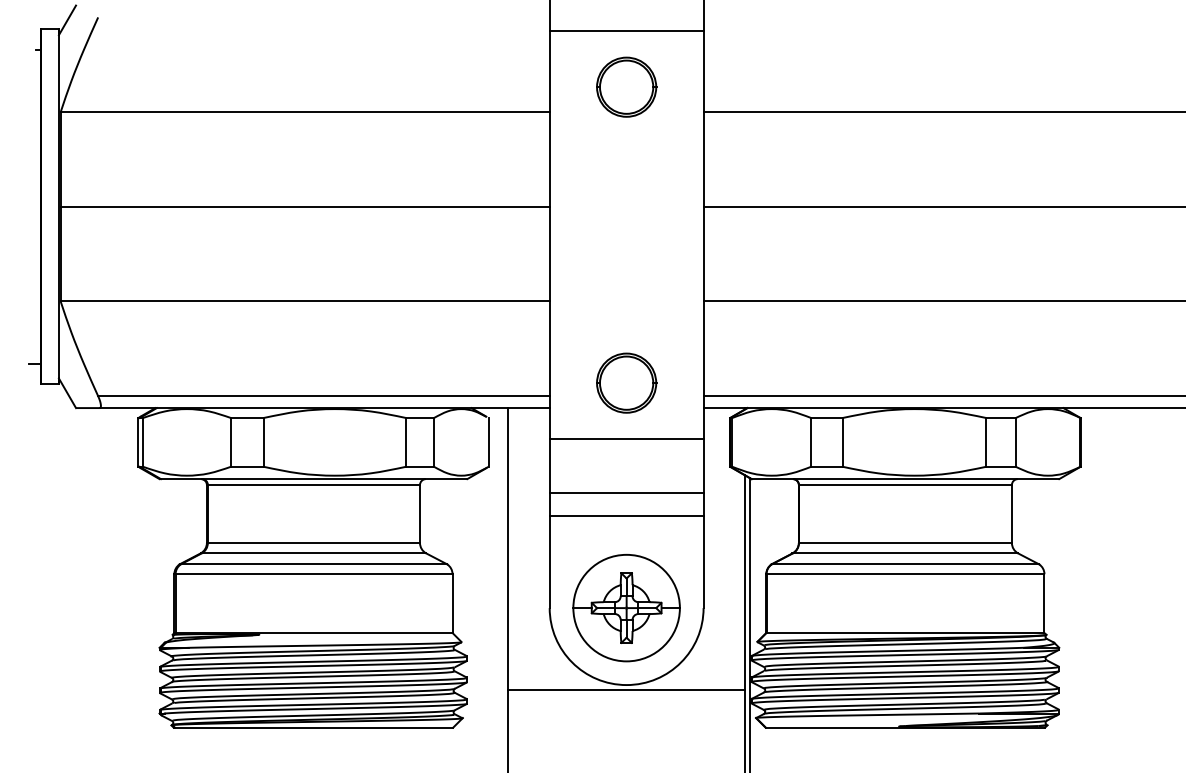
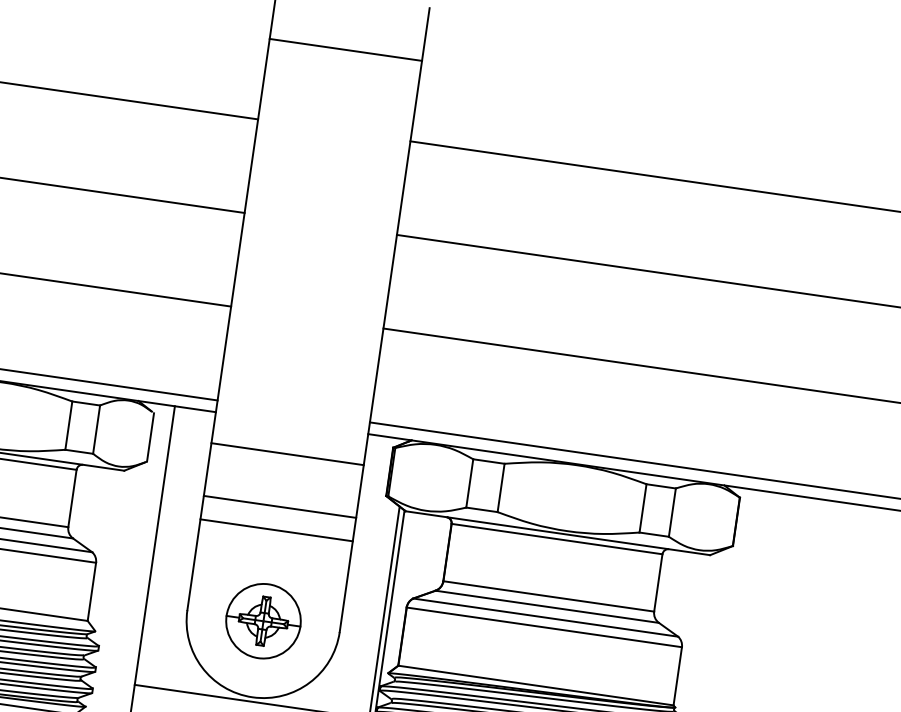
part: (626, 86) -> (337, 104), removed
part: (626, 382) -> (295, 397), removed
part: (626, 608) -> (263, 621), size x0.7

